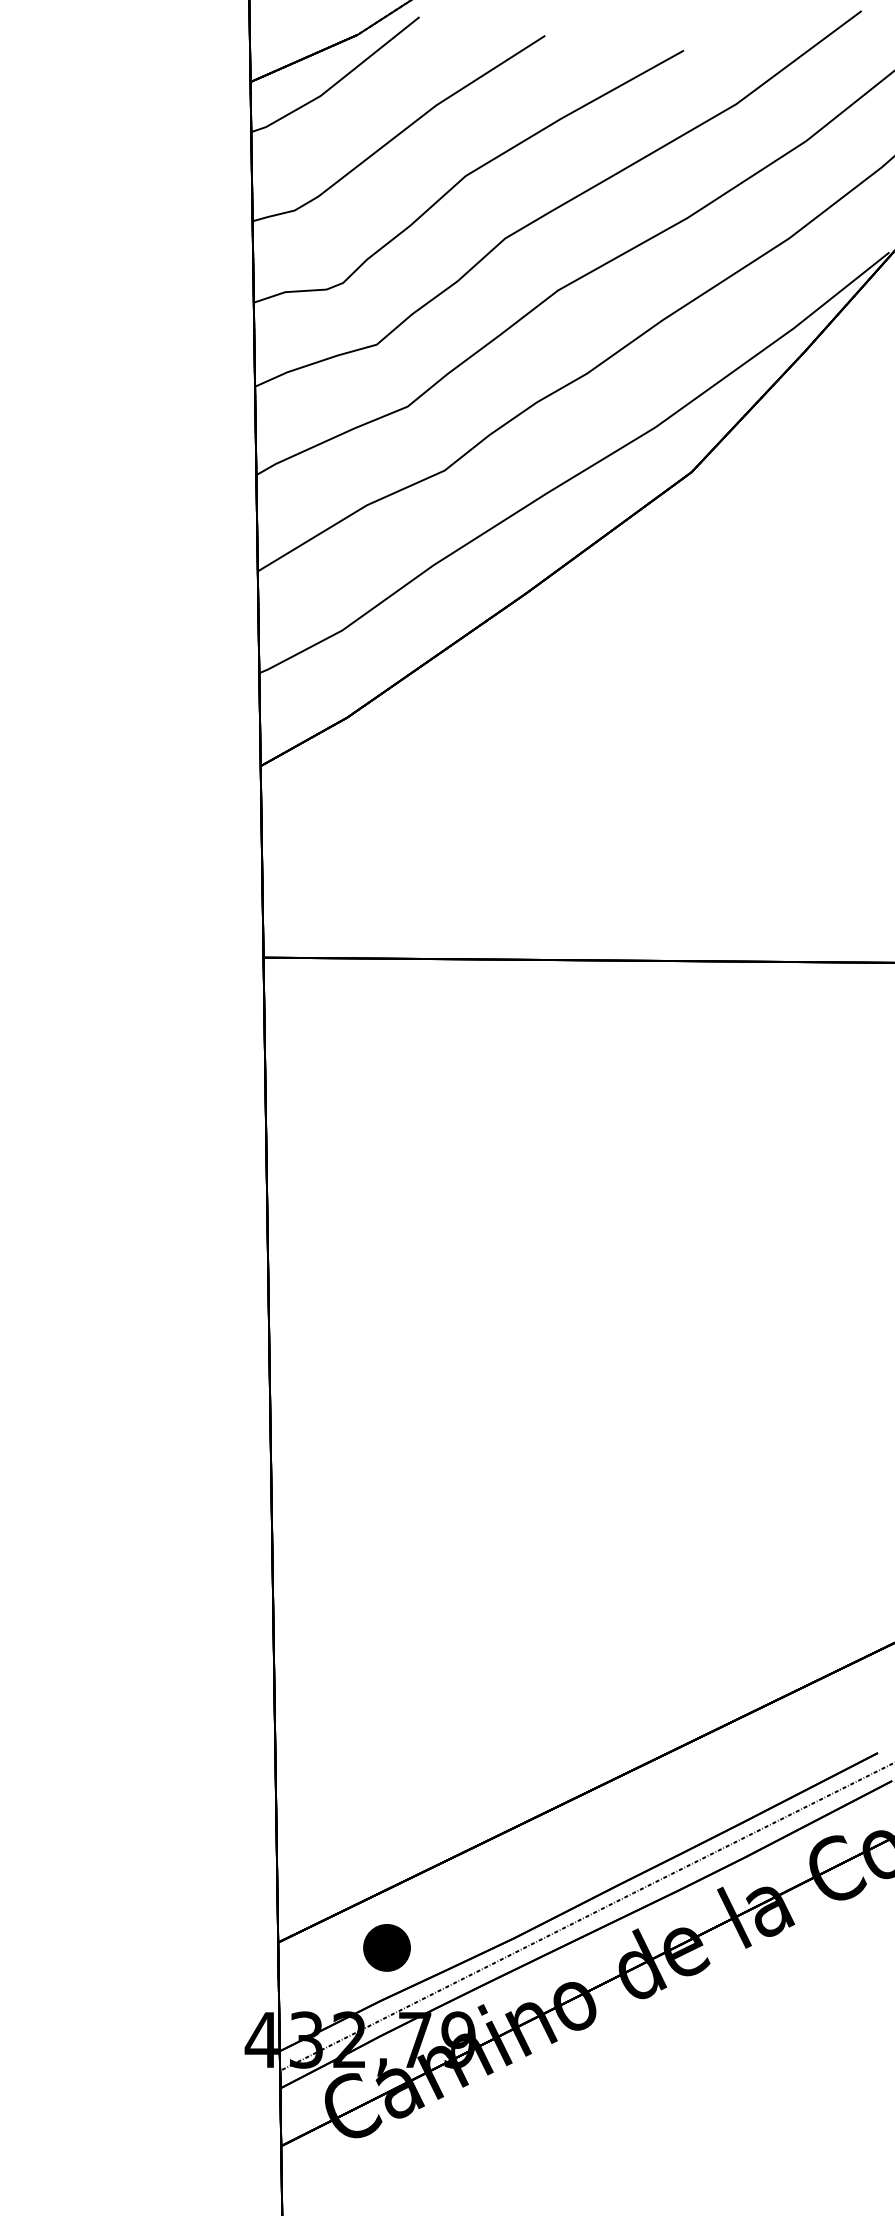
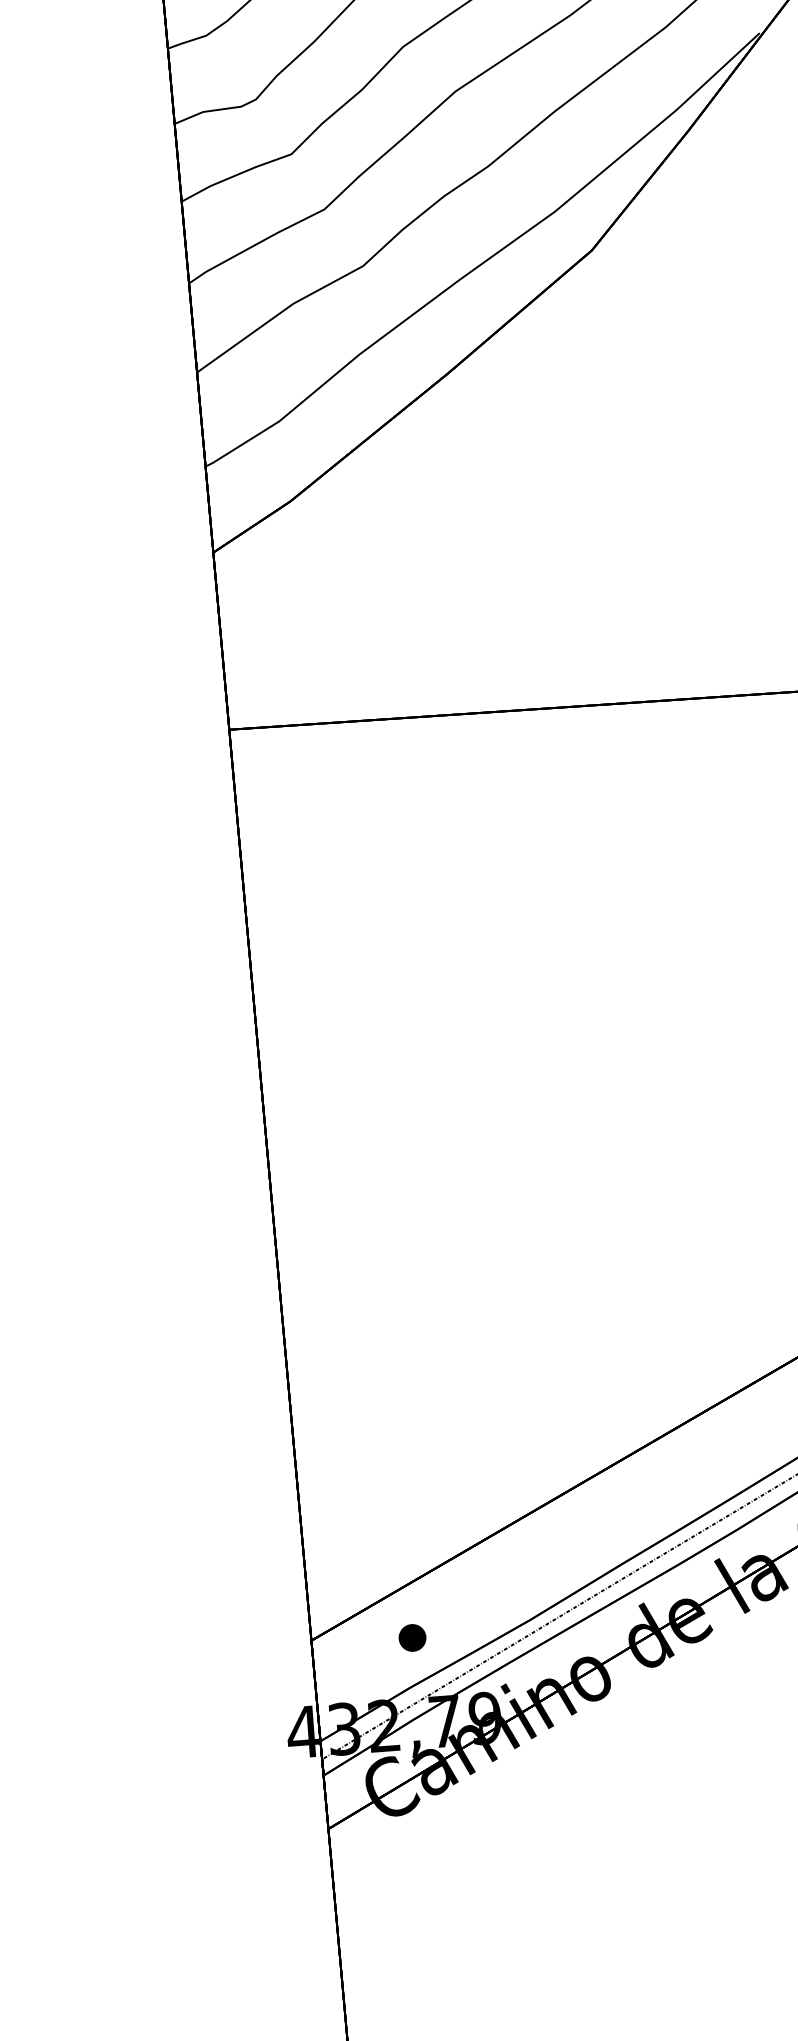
part: (386, 1947) -> (412, 1637), size x0.62

